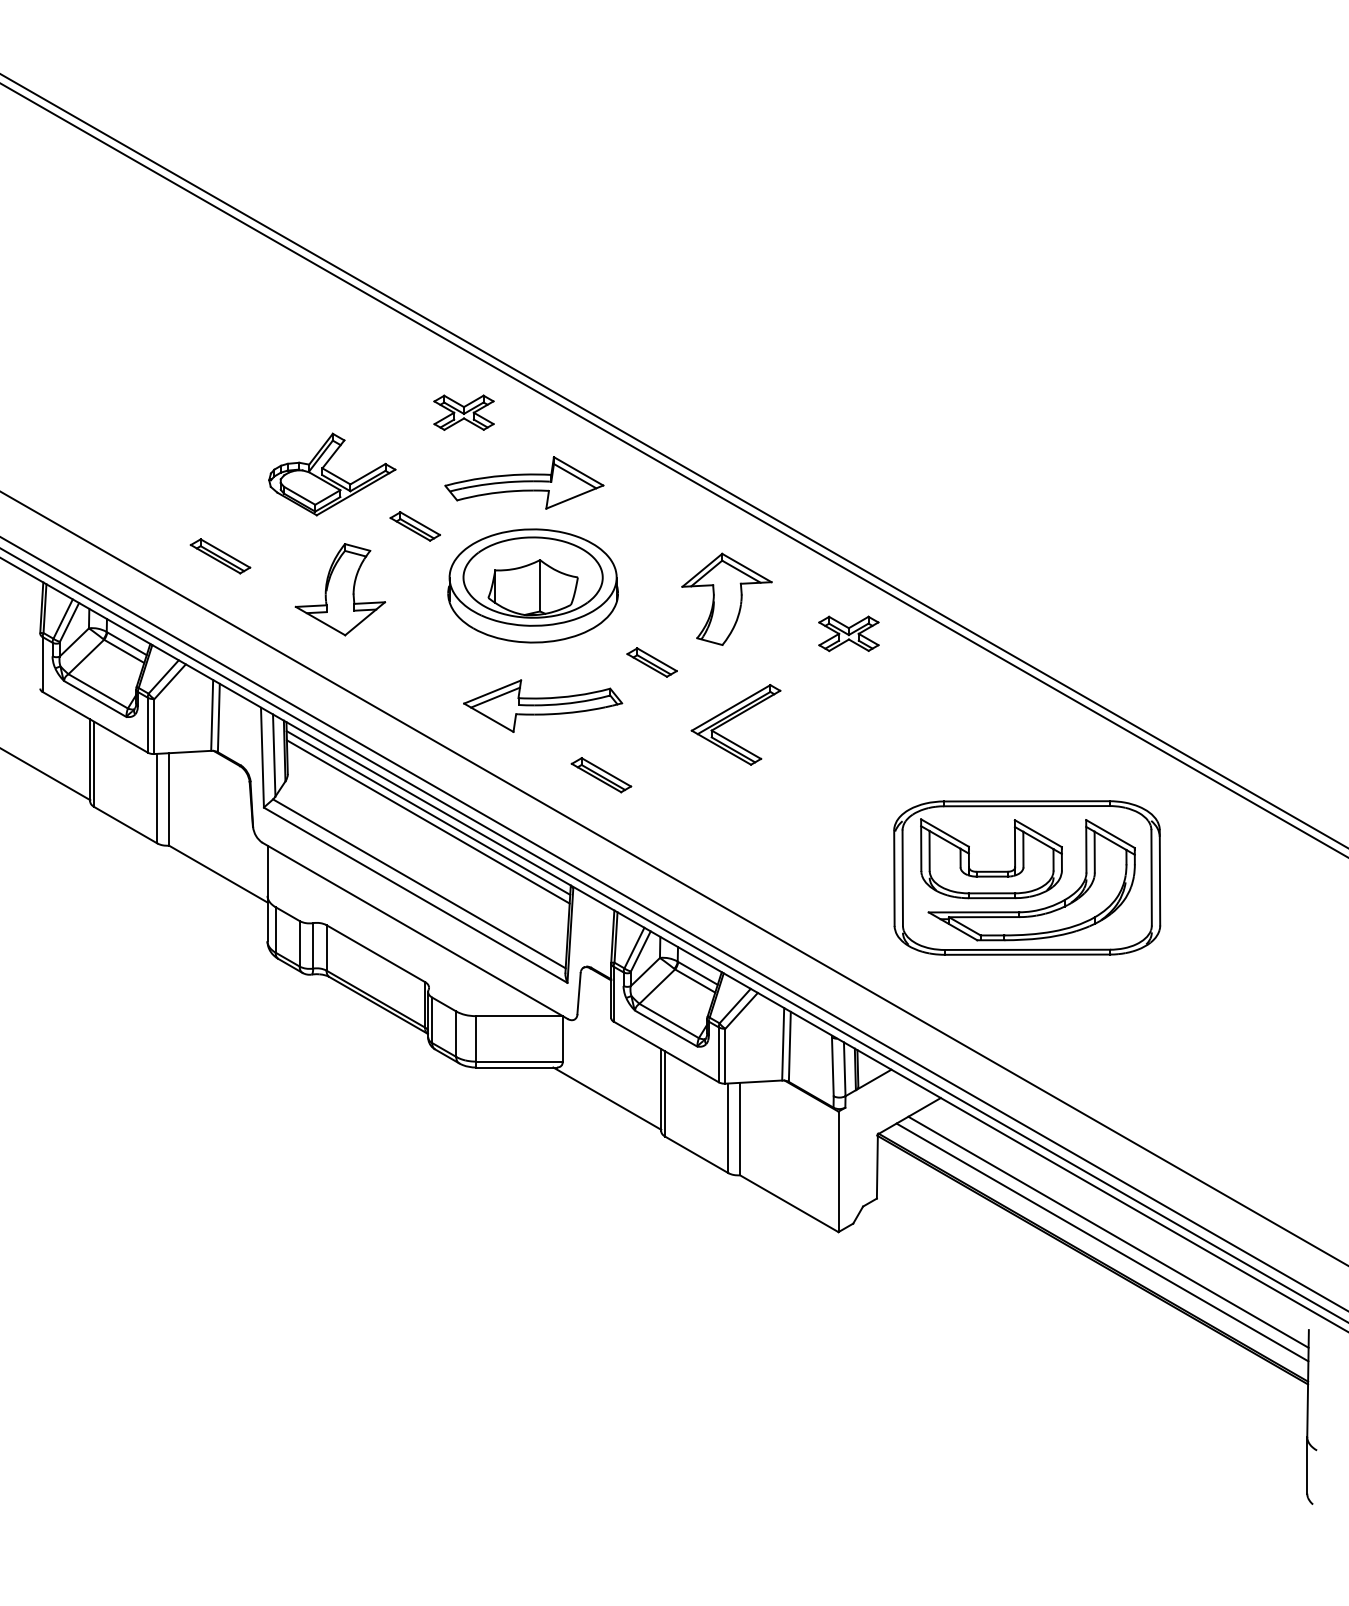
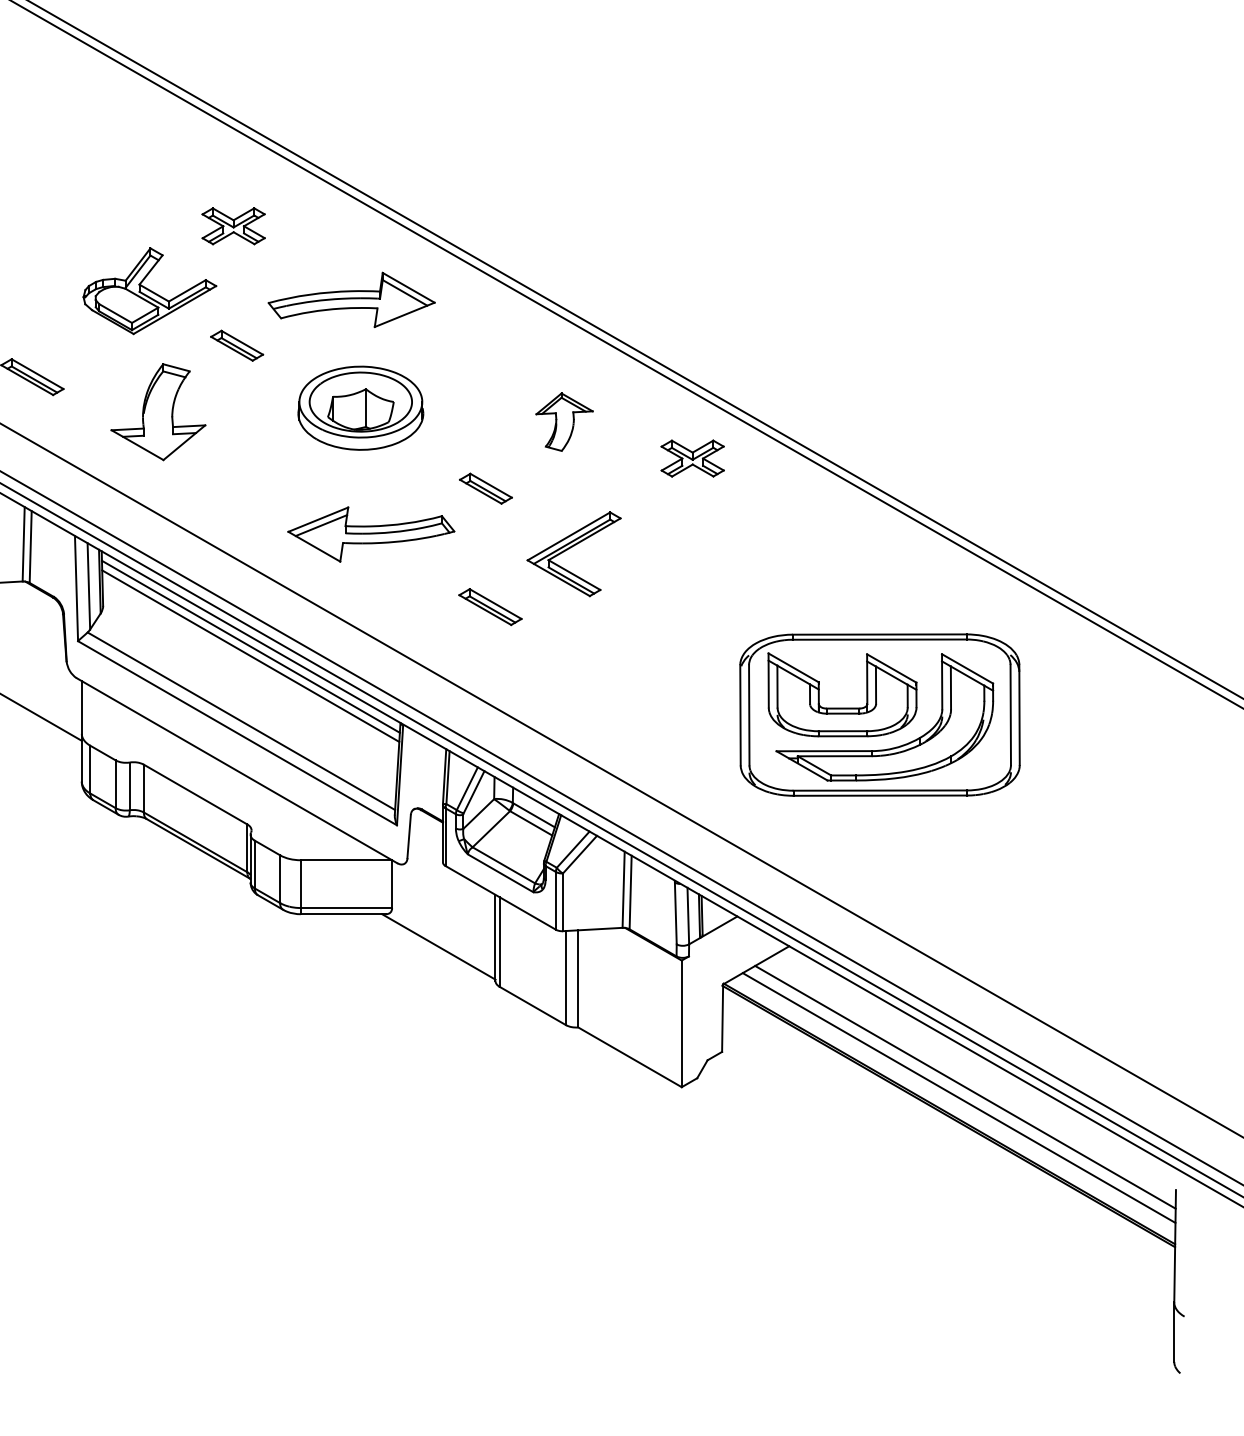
part: (463, 412) -> (233, 225), moved
part: (532, 585) -> (360, 407), size x0.7
part: (726, 598) -> (564, 421), size x0.6
part: (601, 775) -> (490, 607), moved

